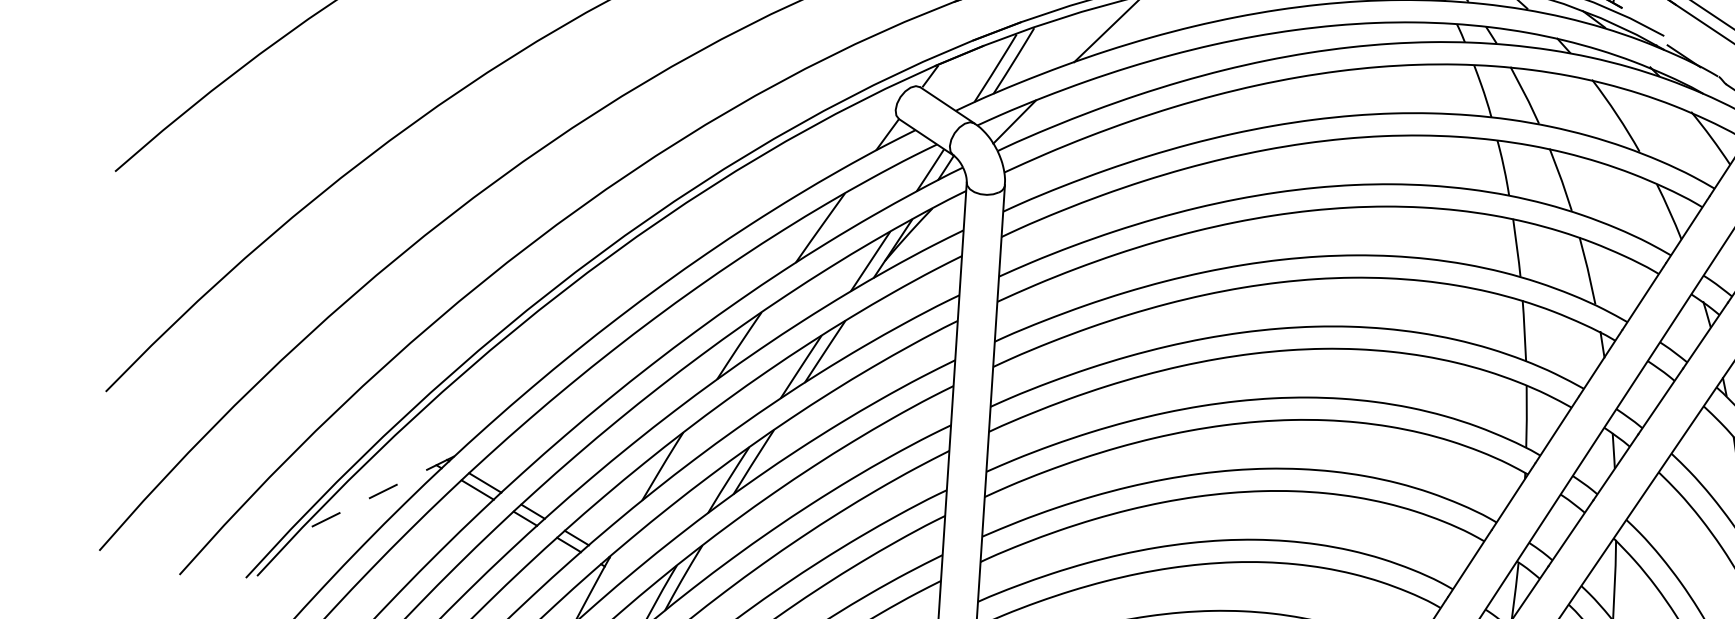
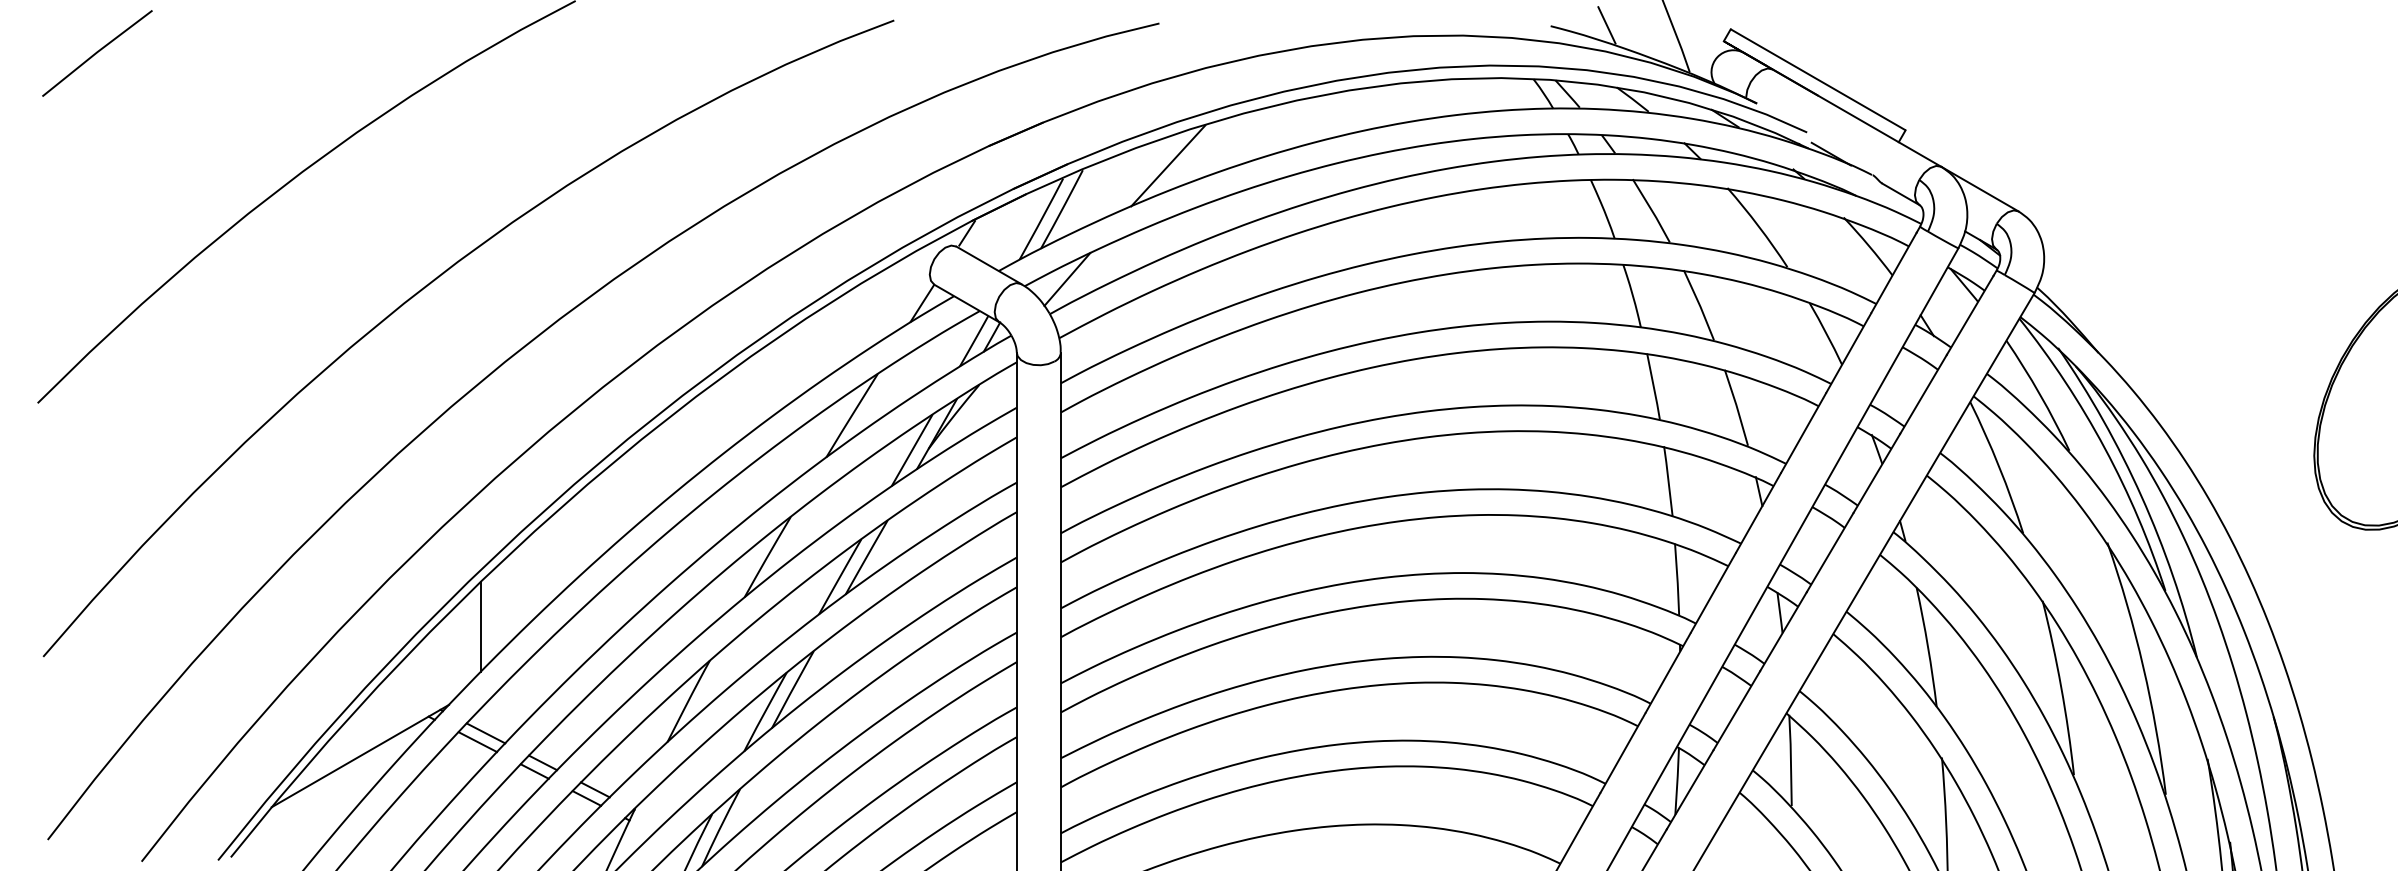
line: (486, 389) -> (480, 626), added
line: (374, 495) -> (359, 756), dashed -> solid

